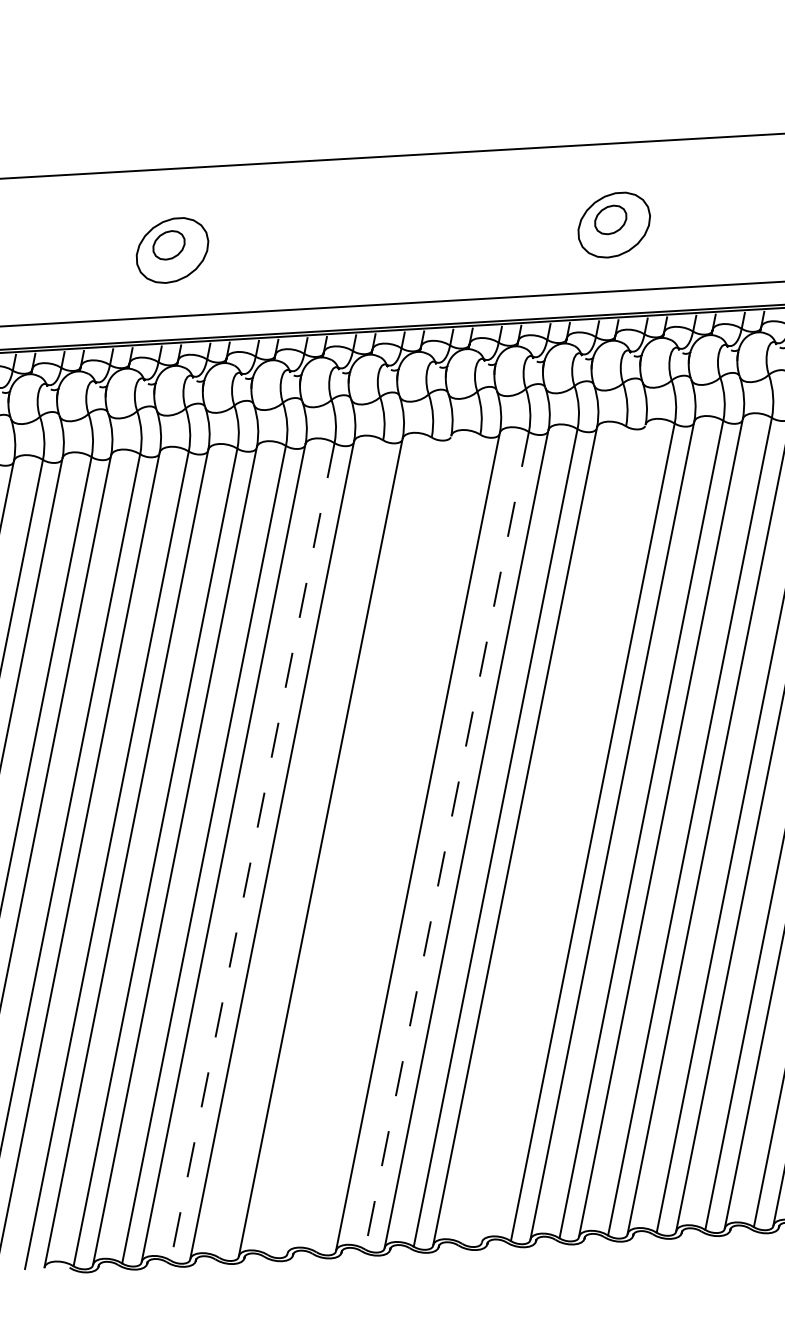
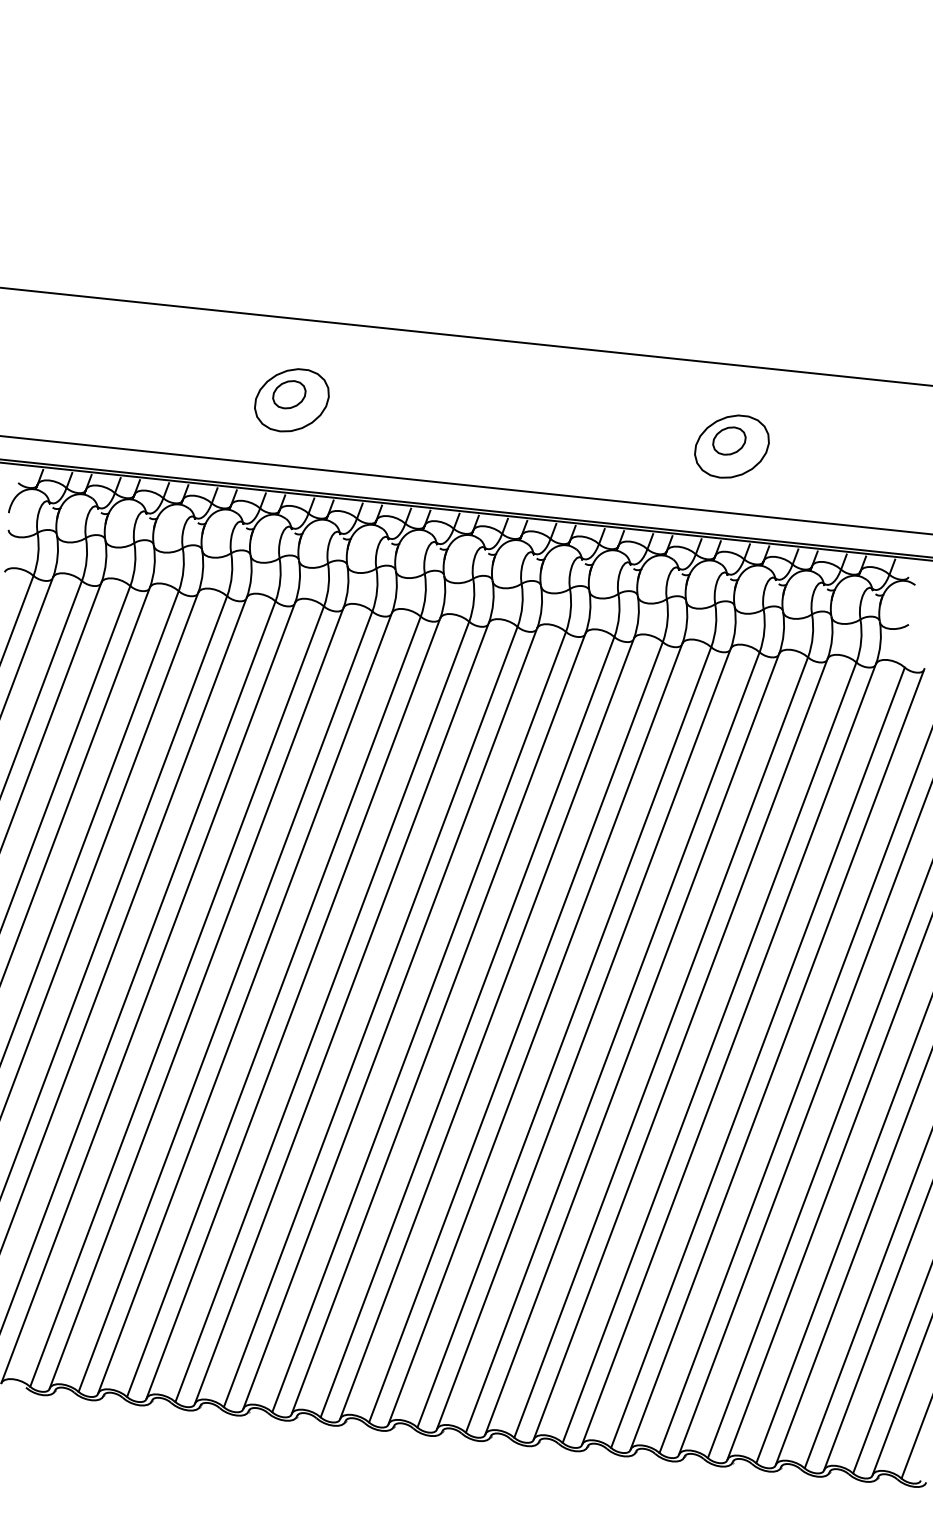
line: (563, 833) -> (583, 1038), added
line: (544, 835) -> (564, 1037), added
line: (447, 841) -> (467, 1027), dashed -> solid
line: (398, 842) -> (419, 1021), added
line: (369, 844) -> (390, 1018), added
line: (349, 845) -> (370, 1016), added
line: (301, 848) -> (322, 1011), added
line: (252, 851) -> (273, 1006), dashed -> solid

